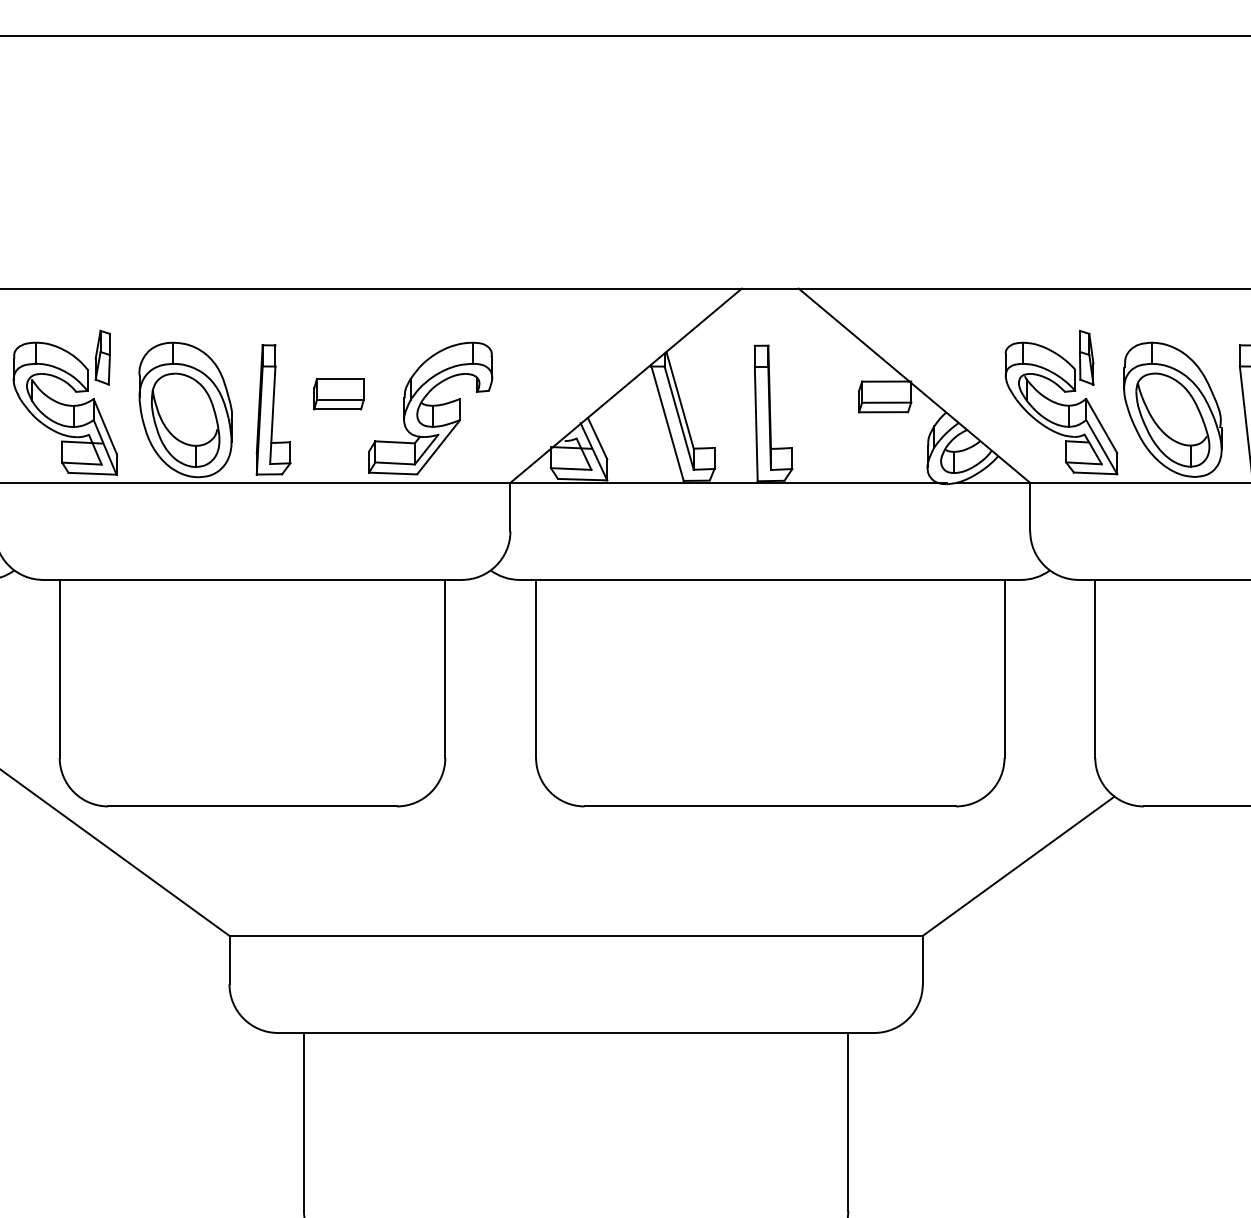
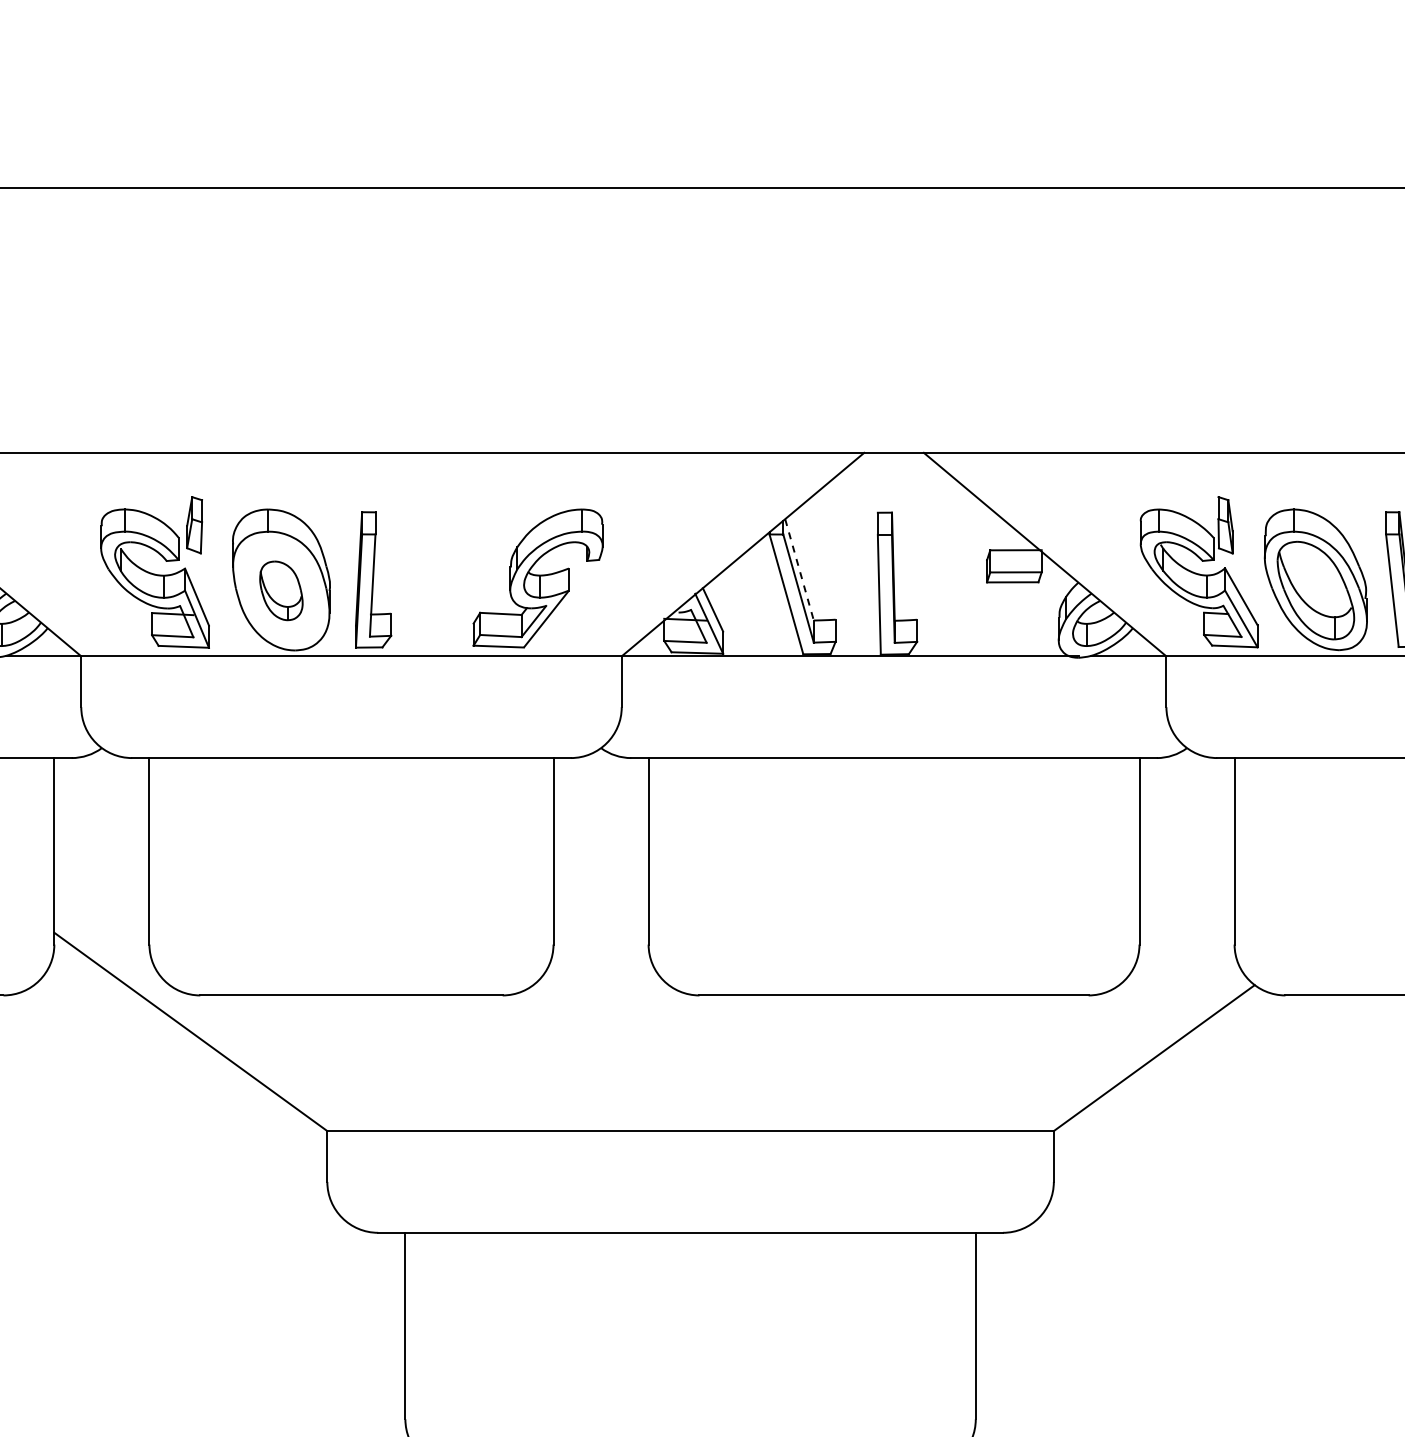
part: (338, 394) -> (441, 563), removed
line: (680, 399) -> (799, 569), solid -> dashed
part: (185, 420) -> (281, 590), size x0.6

